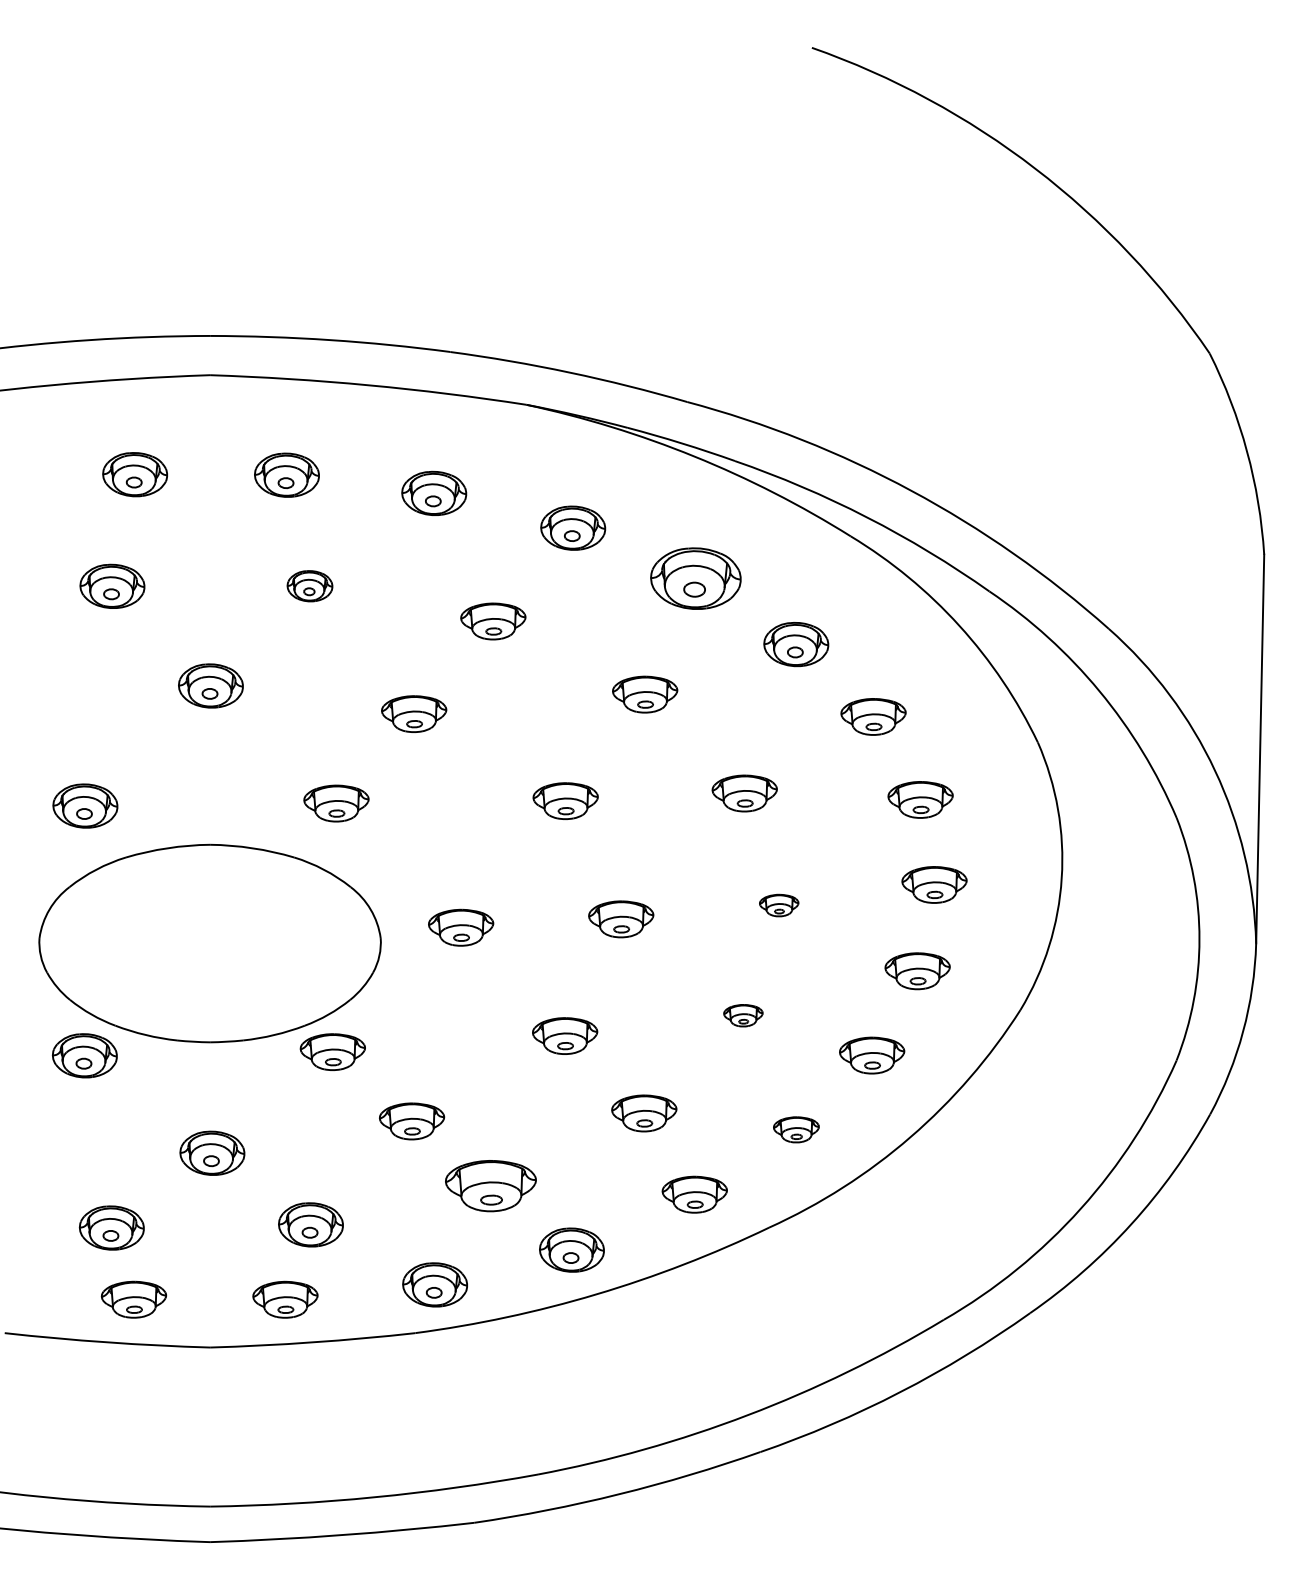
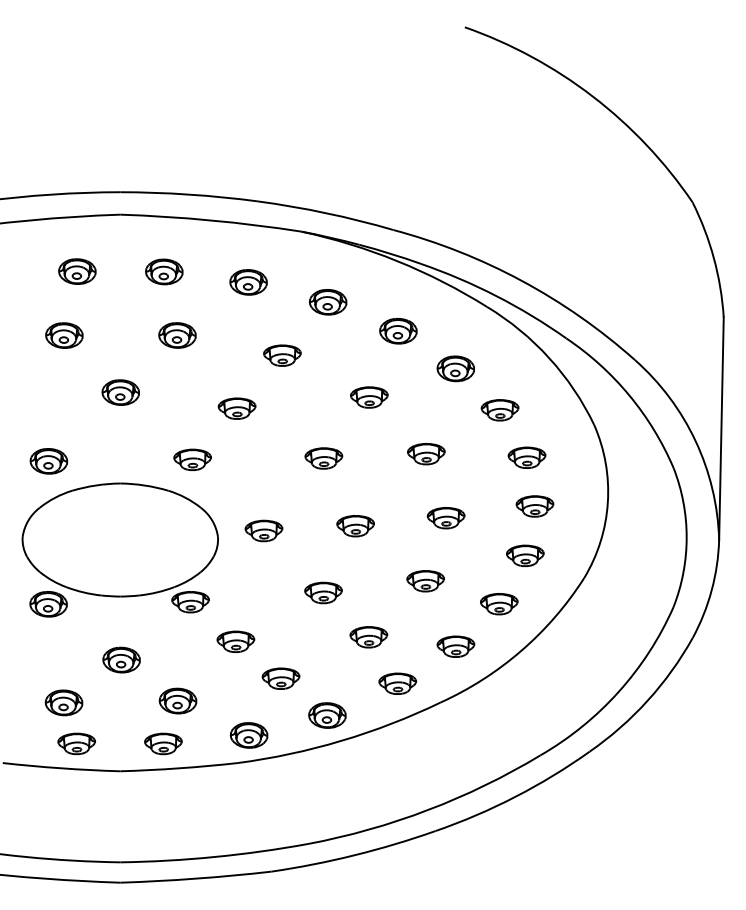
part: (696, 579) -> (398, 331), size x0.71
part: (309, 586) -> (177, 335), size x1.43
part: (778, 905) -> (445, 518), size x1.67
part: (743, 1015) -> (425, 581), size x1.67
part: (795, 1129) -> (455, 646), size x1.43
part: (489, 1185) -> (280, 678), size x0.71

